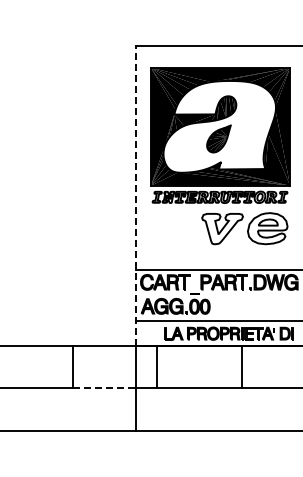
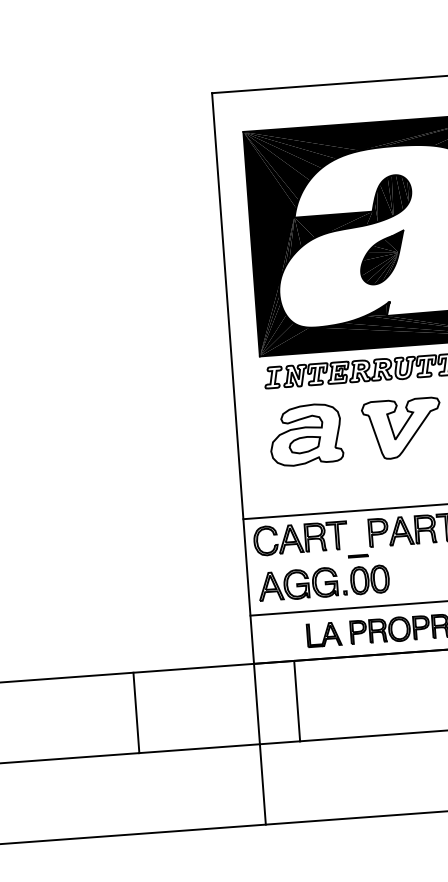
line: (136, 196) -> (233, 378), dashed -> solid
part: (171, 228) -> (305, 434), added
line: (104, 388) -> (199, 748), dashed -> solid

